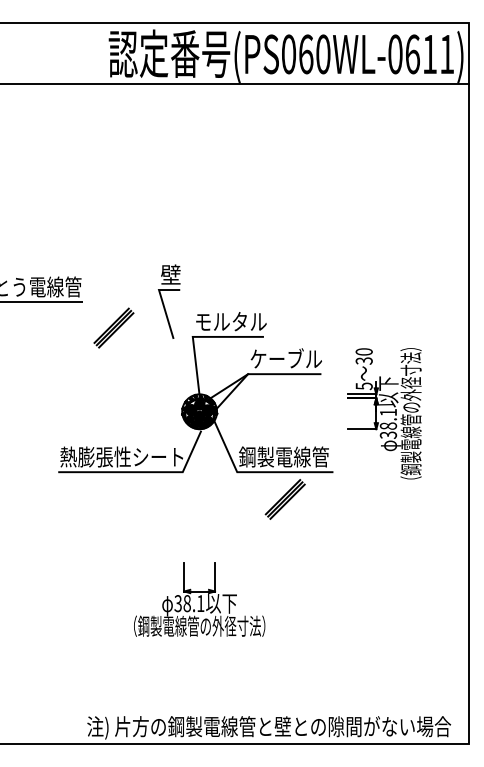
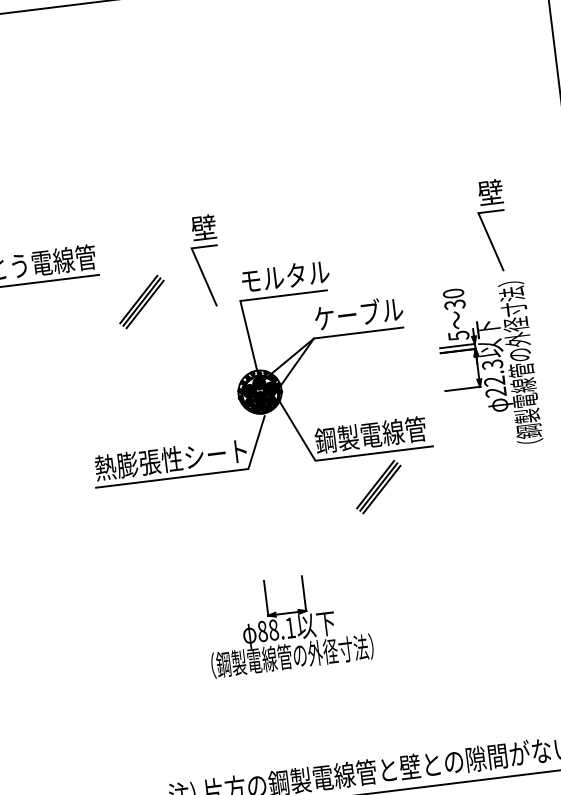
part: (402, 301) -> (493, 225), added
text: (388, 423) -> (494, 377), 38.1 -> 22.3
text: (177, 603) -> (261, 631), 38.1 -> 88.1

